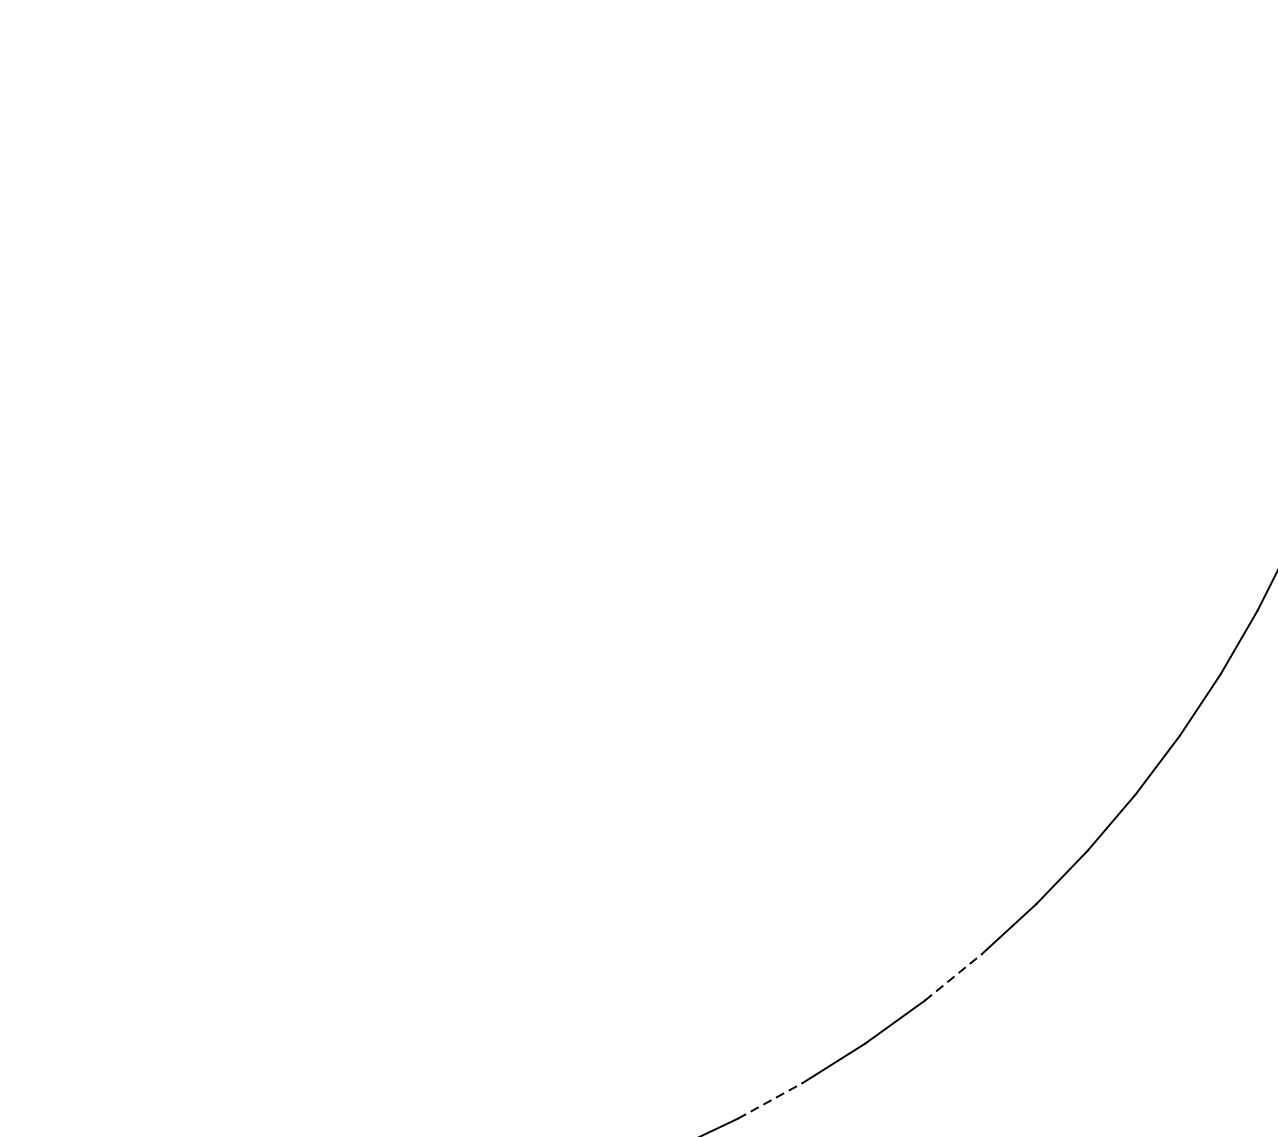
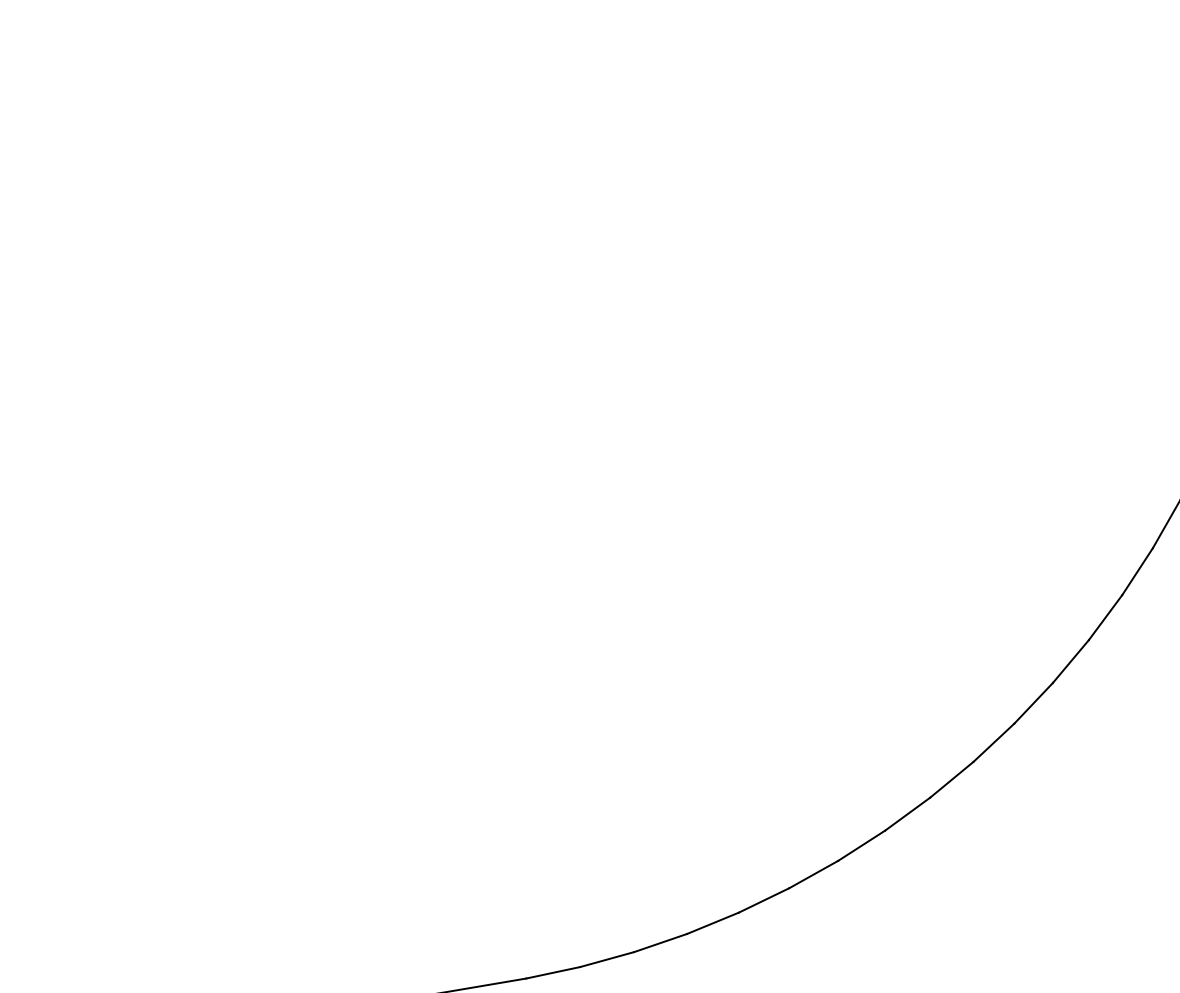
line: (953, 977) -> (907, 814), dashed -> solid
line: (770, 1100) -> (764, 900), dashed -> solid

